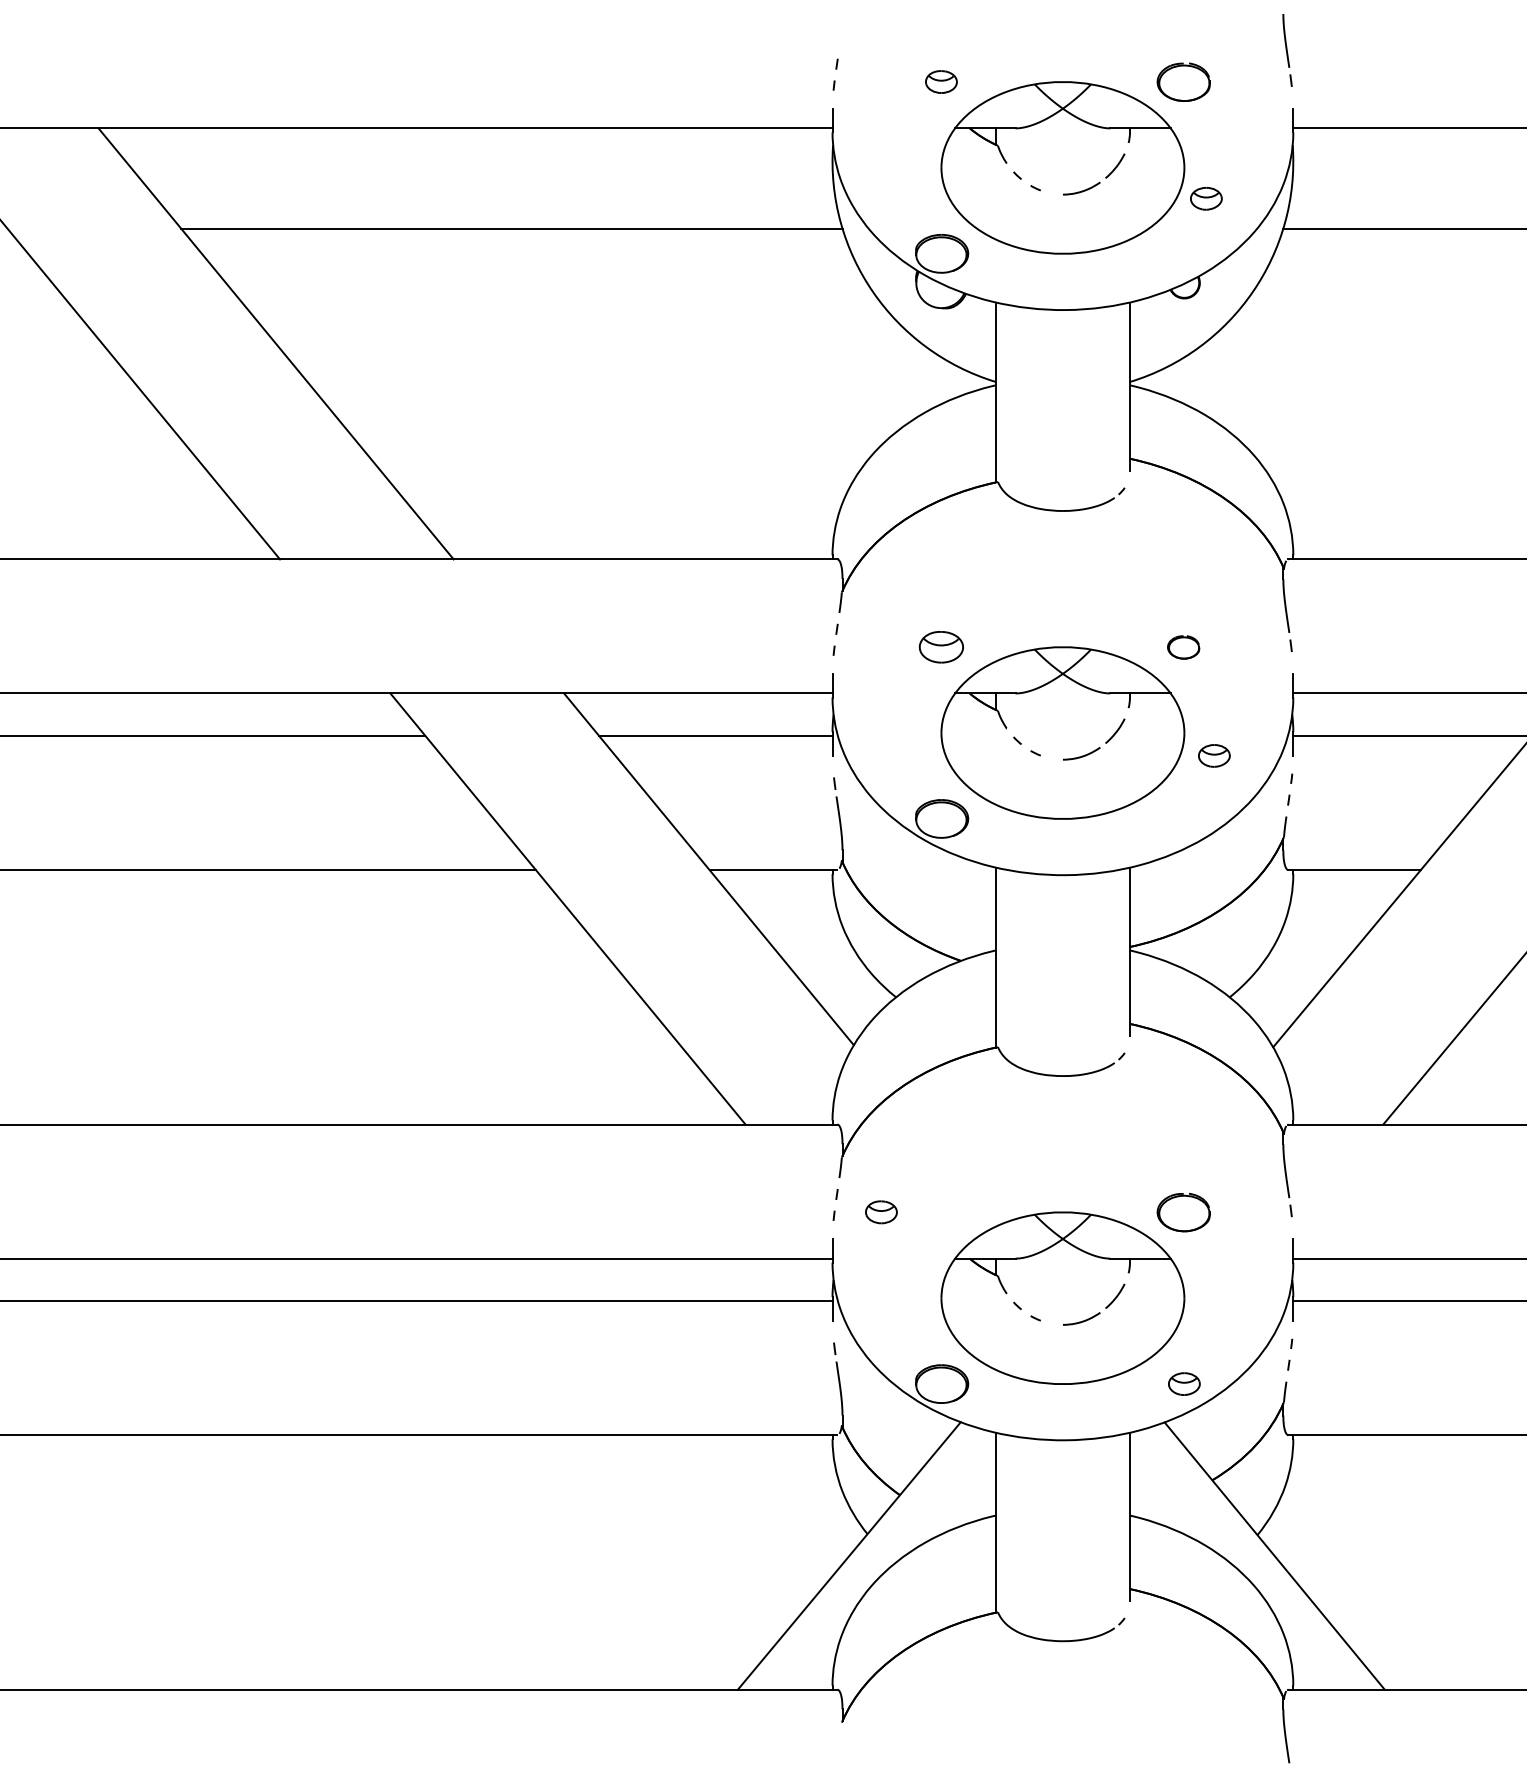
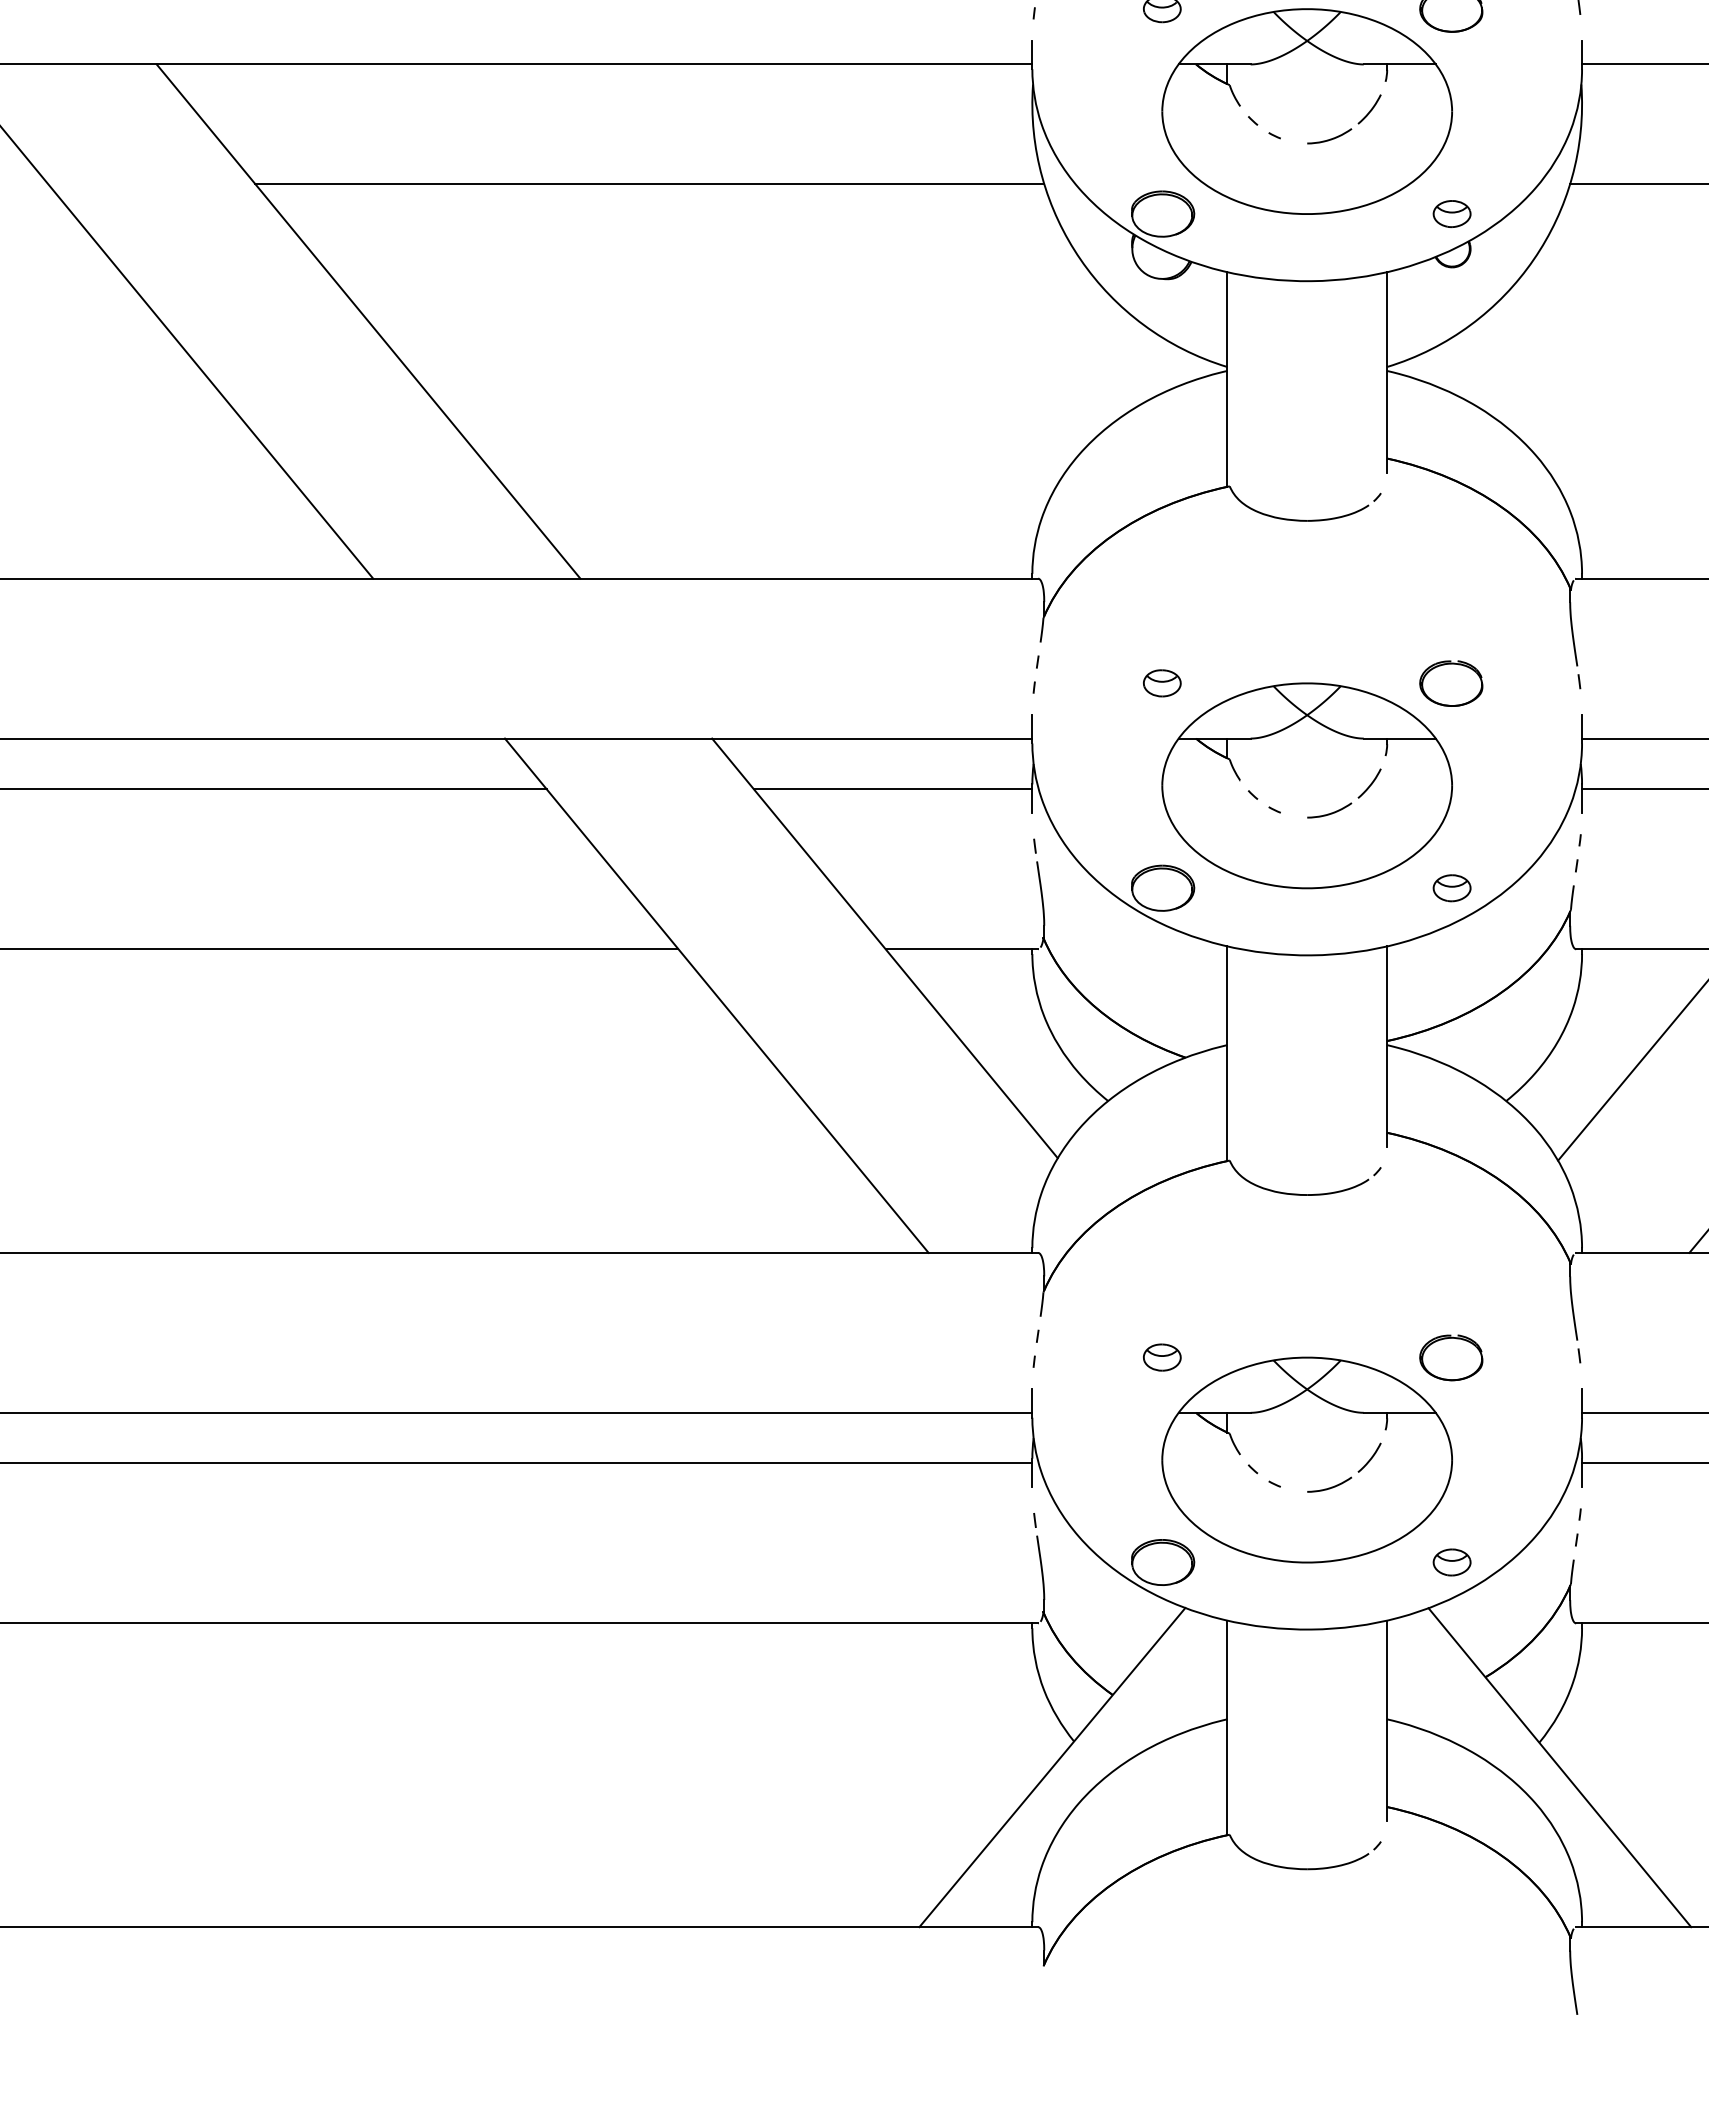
part: (1206, 198) -> (1452, 213), moved
part: (941, 646) -> (1162, 682), size x0.71
part: (1183, 647) -> (1451, 683), size x1.67
part: (1214, 755) -> (1452, 887), moved
part: (881, 1212) -> (1162, 1357), moved

